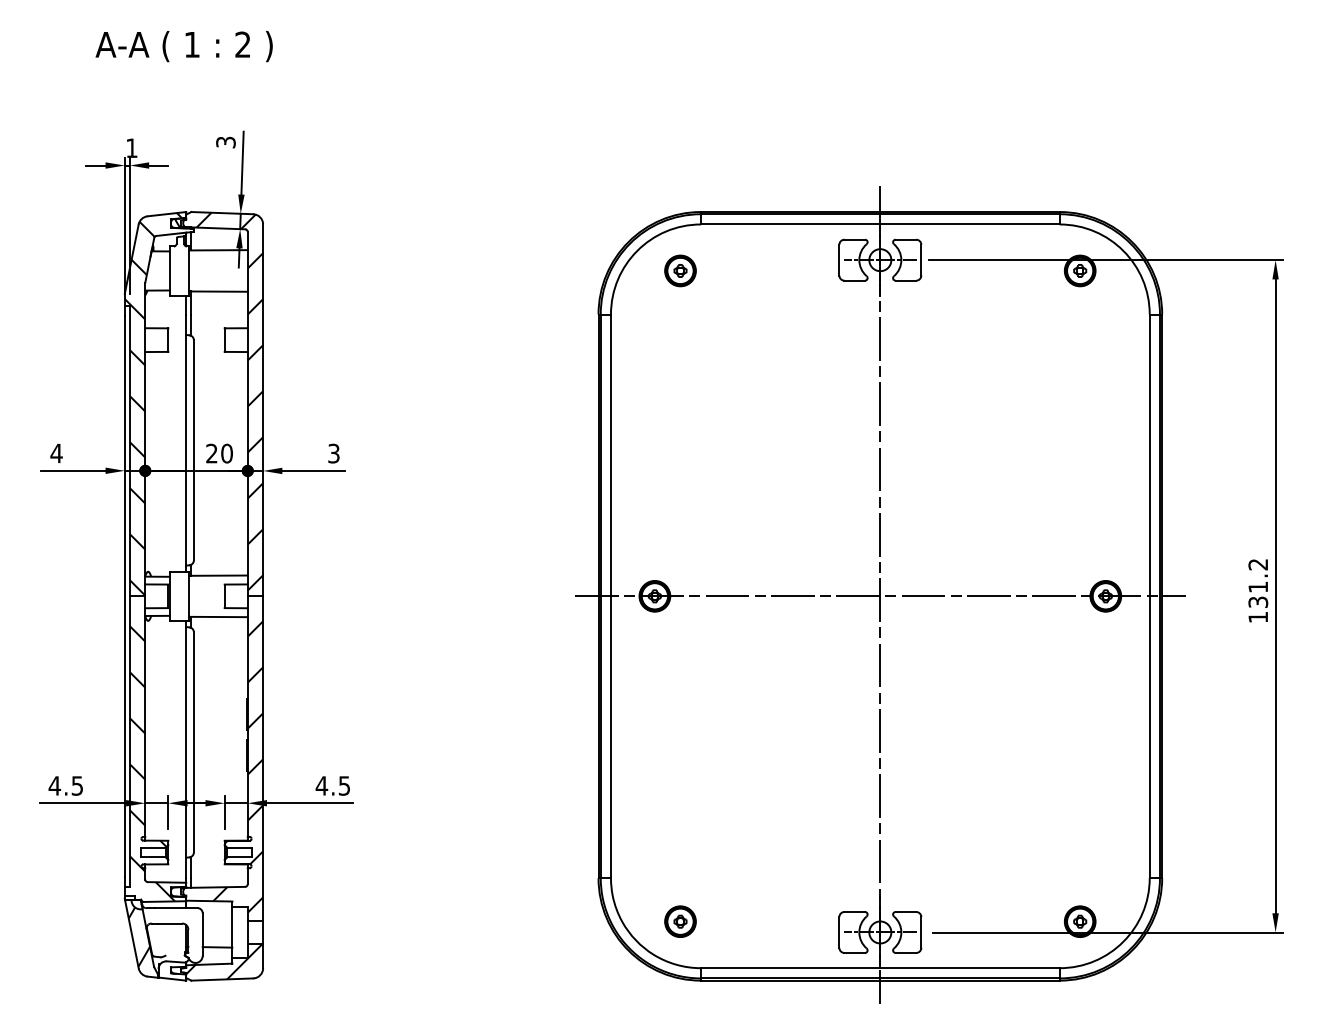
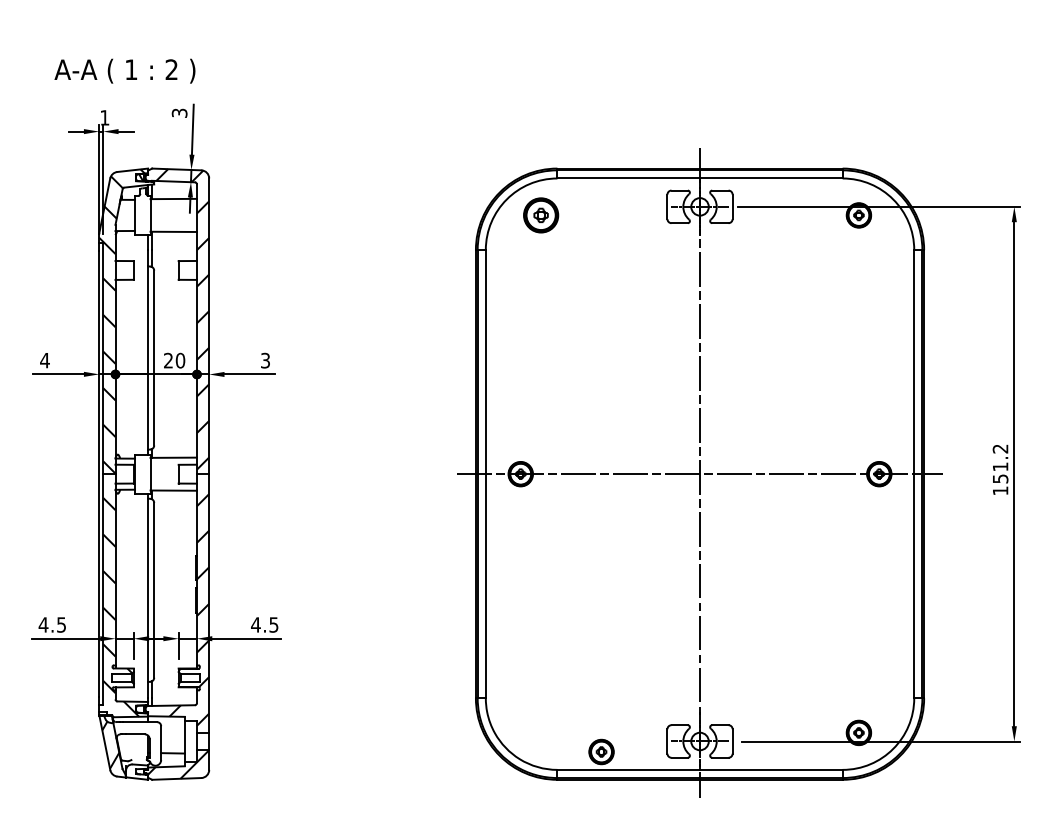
text: (183, 46) -> (124, 71), moved
part: (680, 270) -> (541, 215), size x1.4
text: (1257, 601) -> (999, 478), 131.2 -> 151.2
part: (680, 921) -> (601, 751), moved

